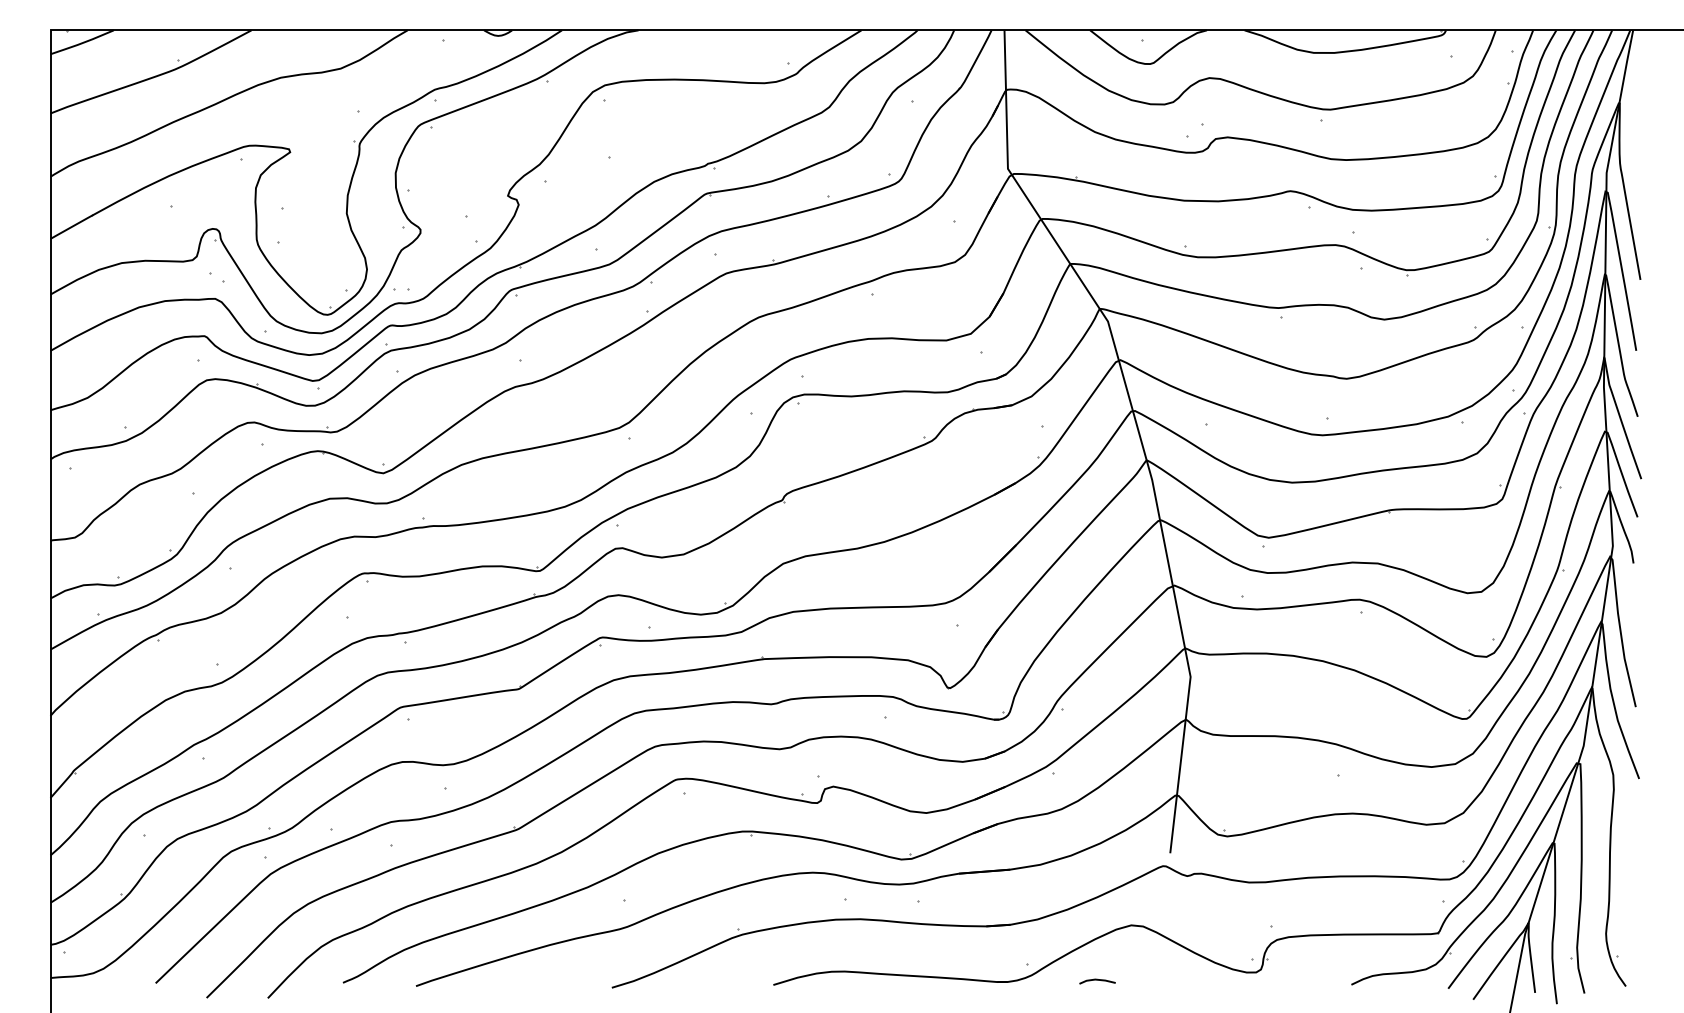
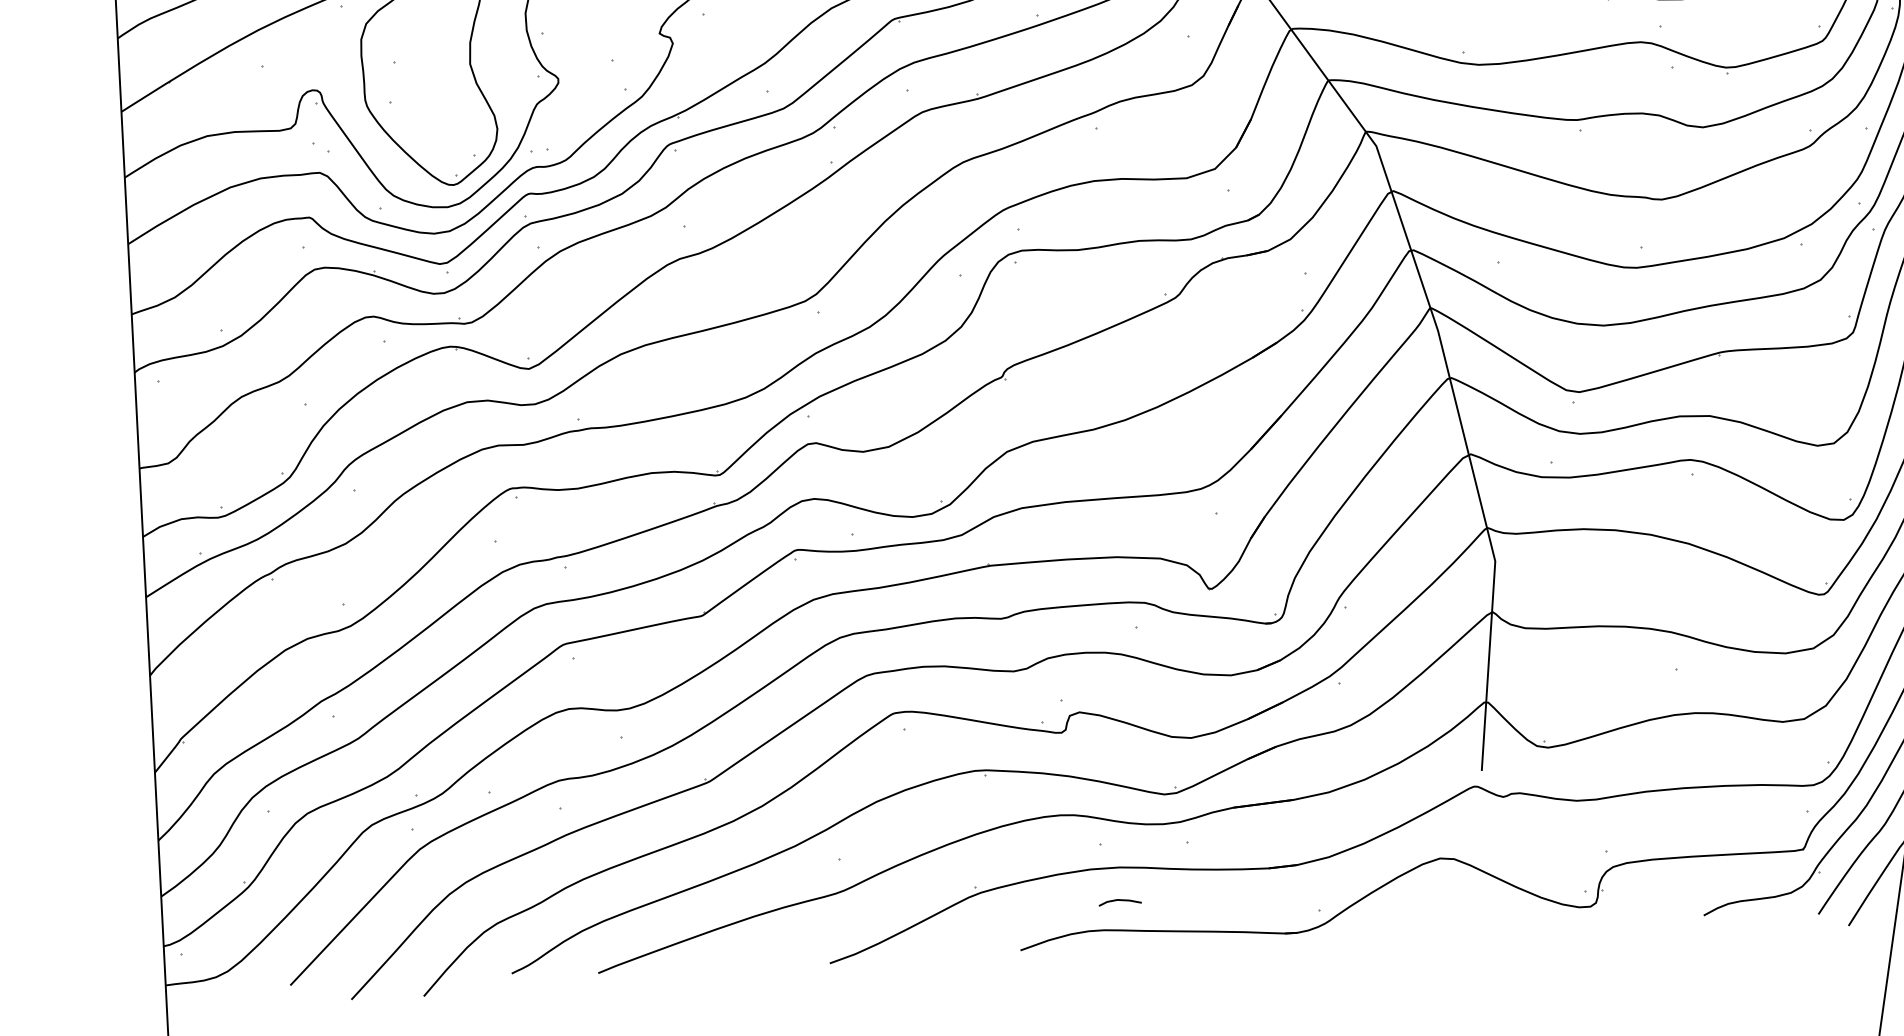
line: (1097, 980) -> (1120, 900), moved

